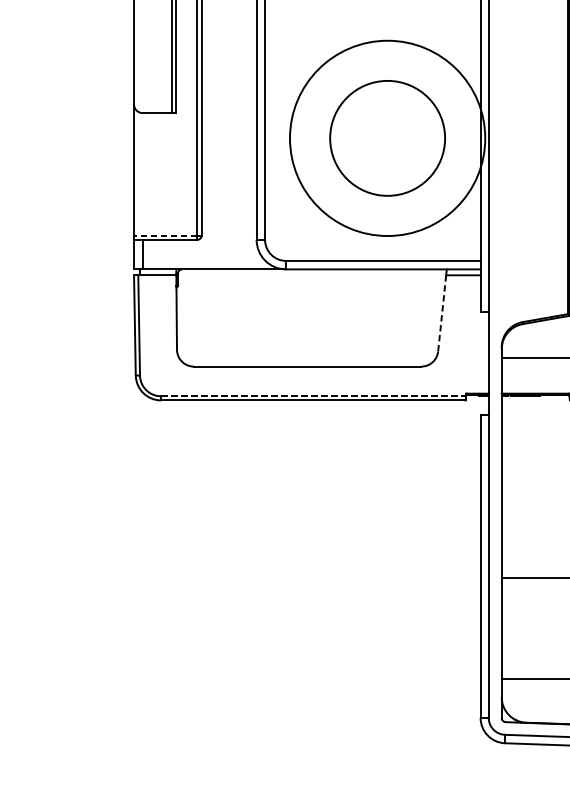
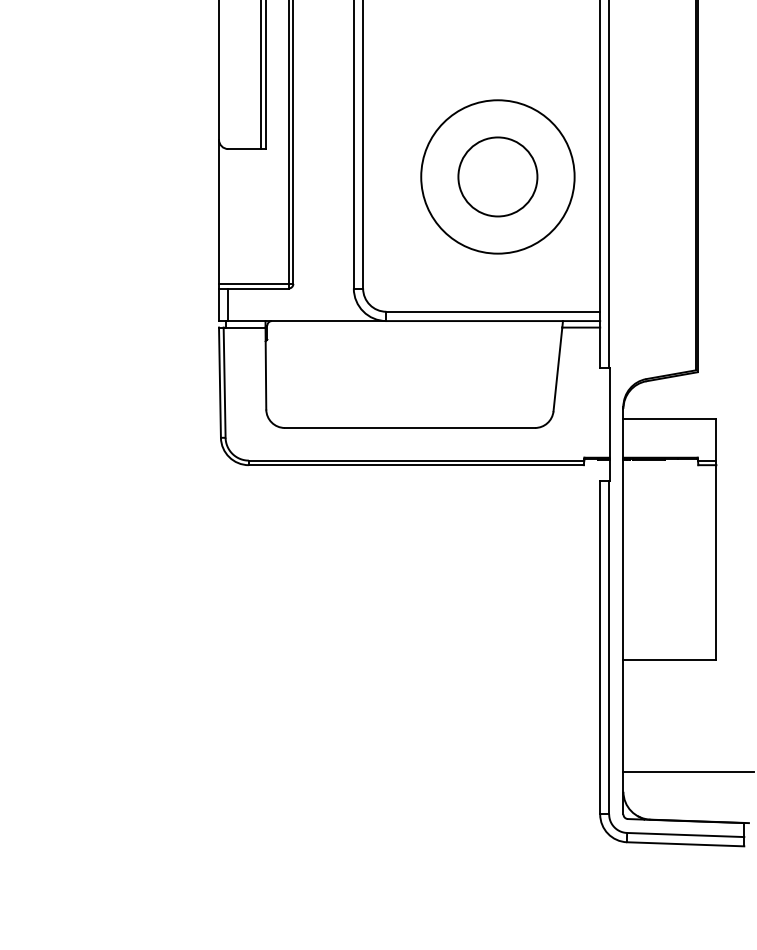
circle: (387, 137) -> (497, 176), size x0.62
circle: (387, 137) -> (497, 176), size x0.71
line: (165, 235) -> (253, 283), dashed -> solid
line: (441, 313) -> (557, 369), dashed -> solid
line: (313, 396) -> (416, 460), dashed -> solid

